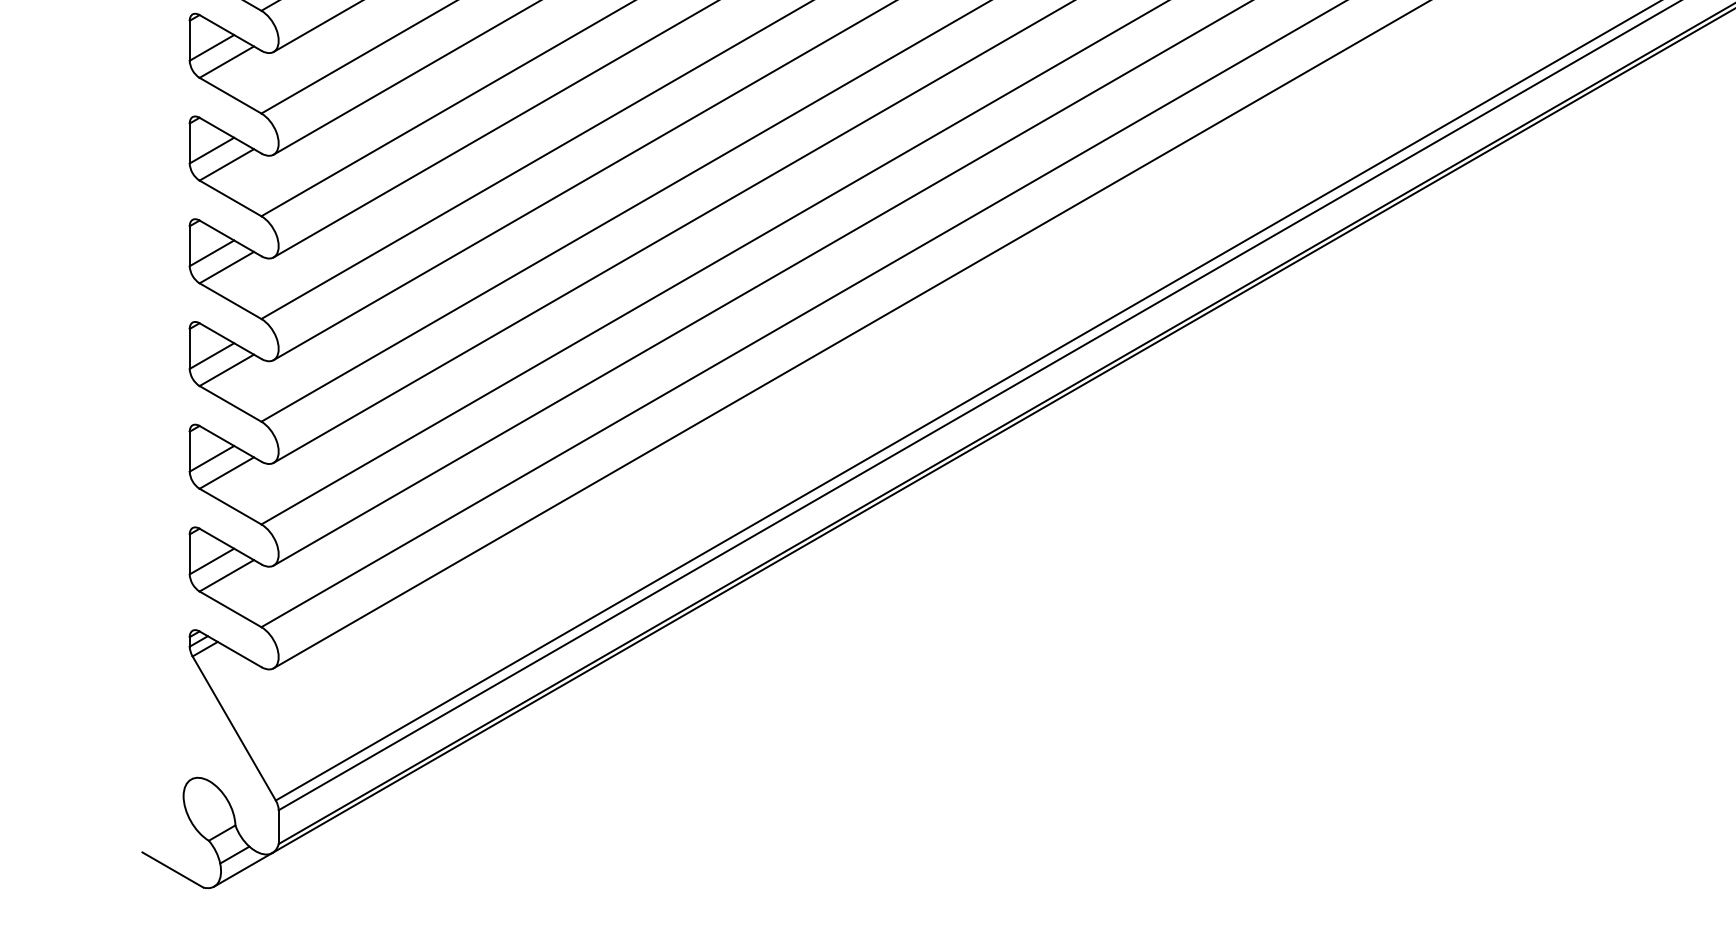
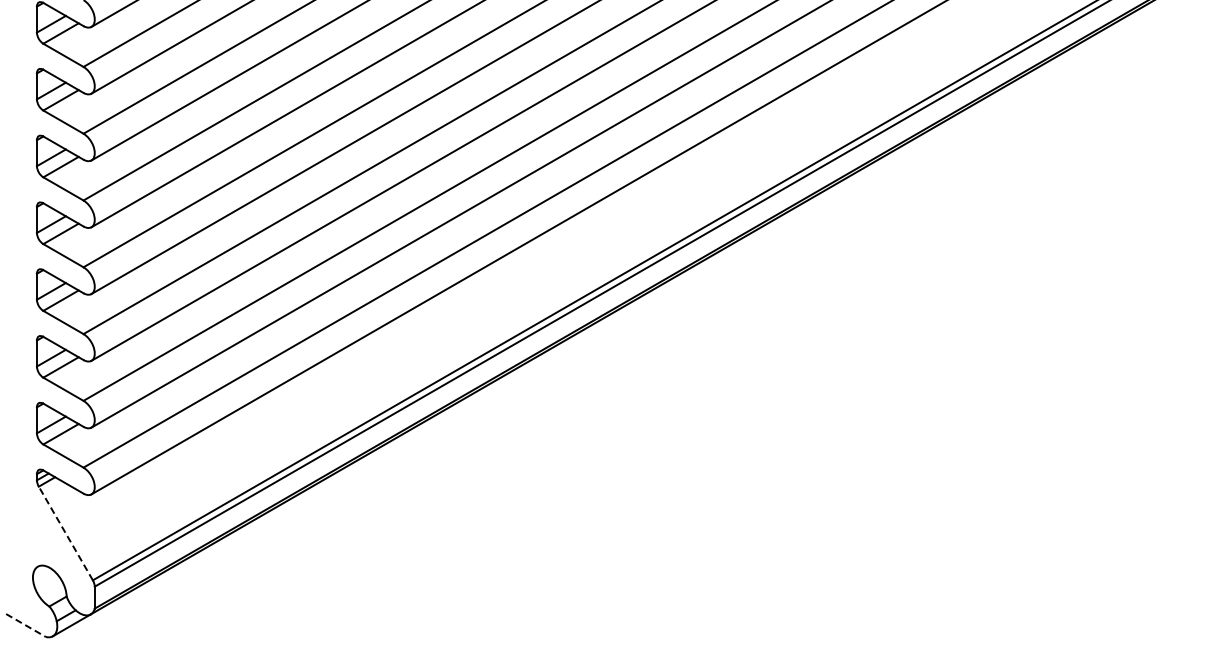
line: (233, 728) -> (65, 533), solid -> dashed
line: (172, 869) -> (25, 625), solid -> dashed

